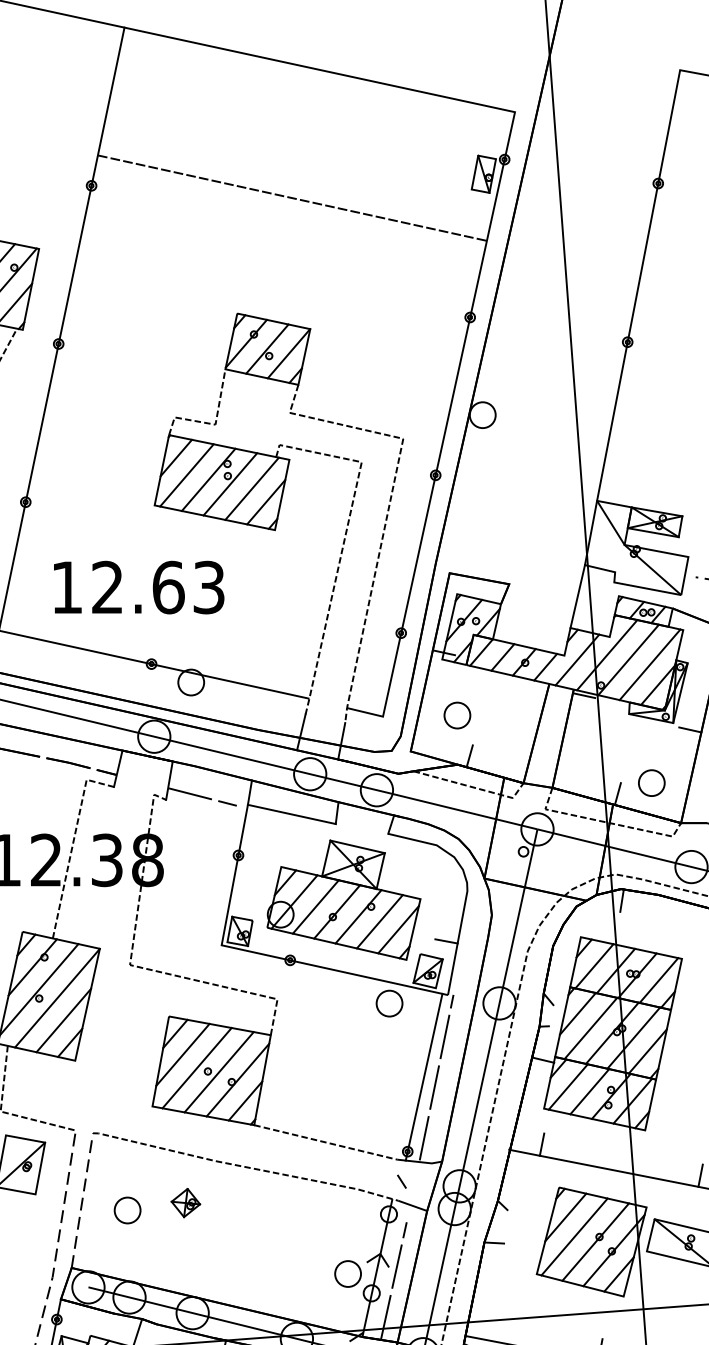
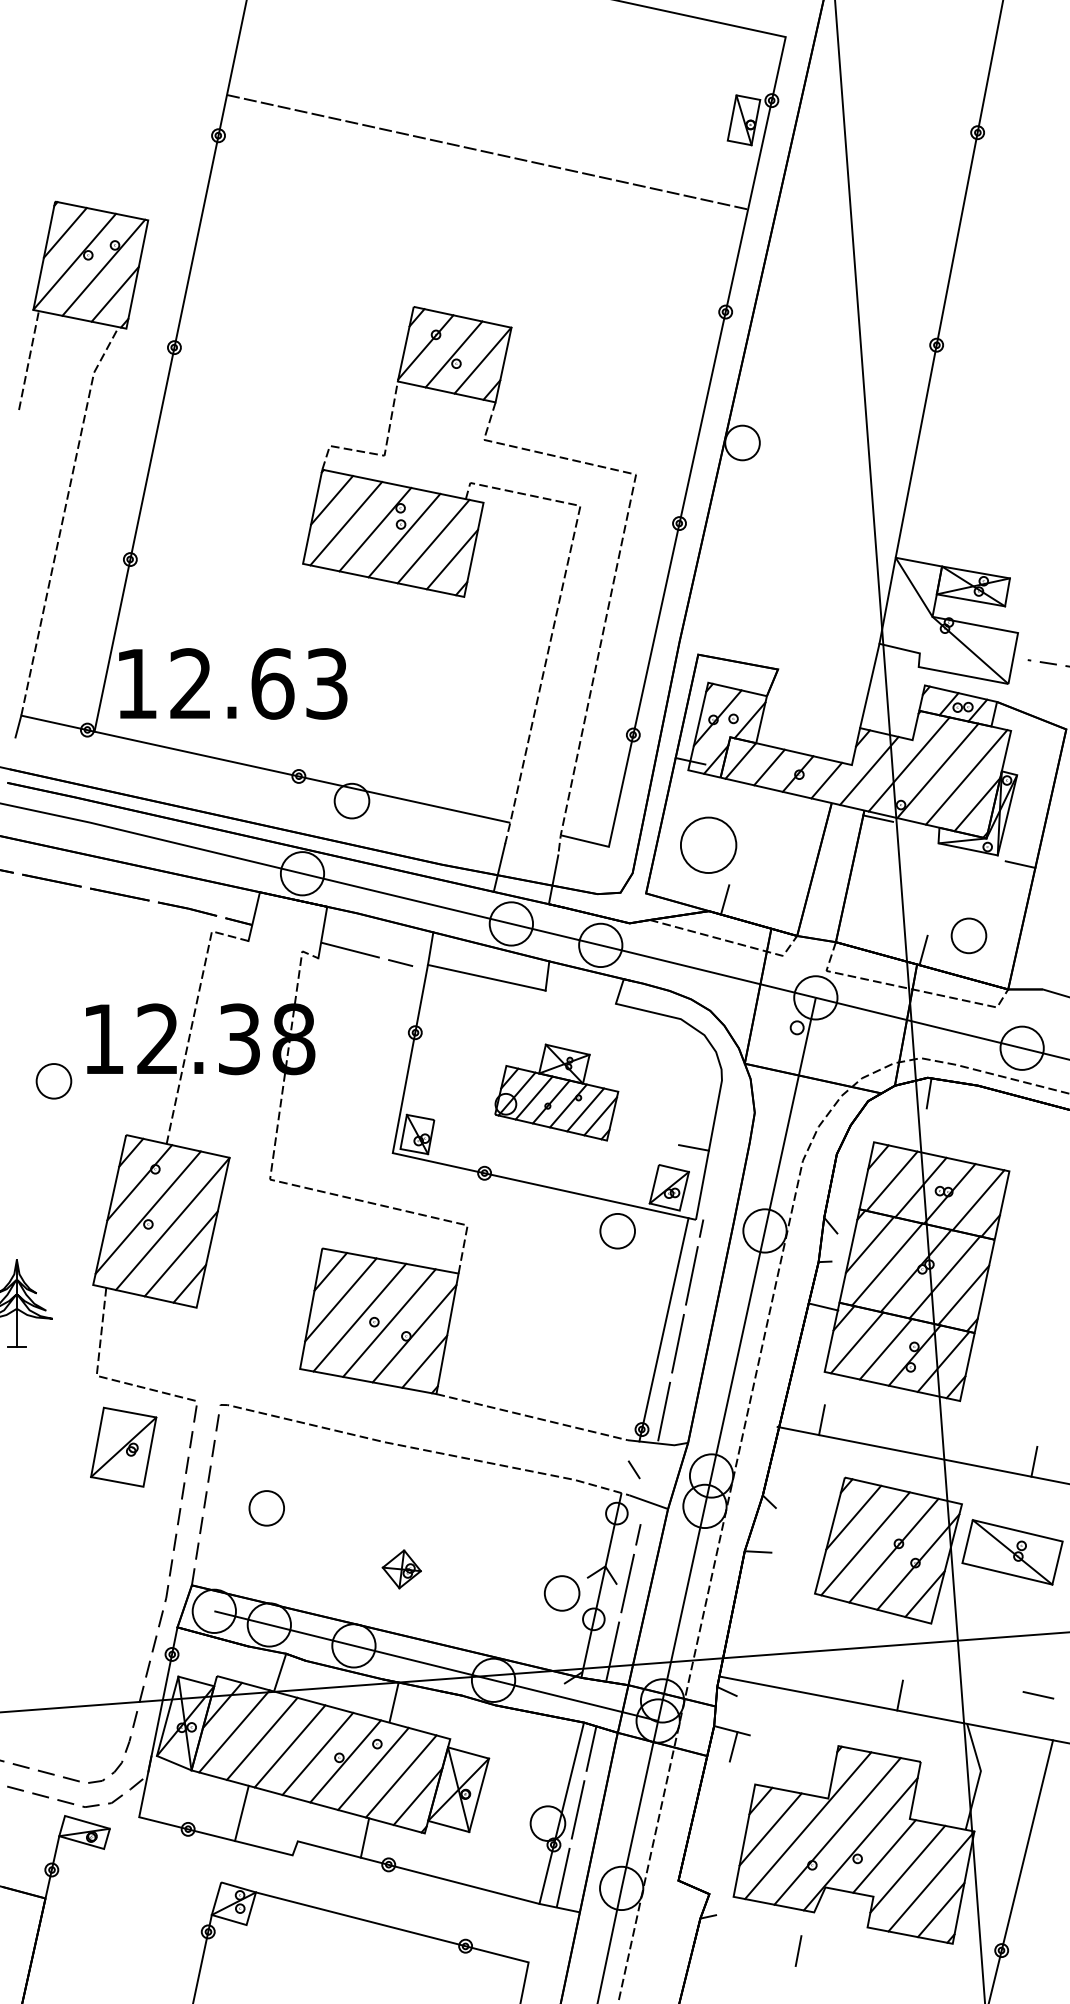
text: (139, 587) -> (233, 683), moved
part: (457, 715) -> (708, 845), size x1.6
part: (343, 900) -> (556, 1092), size x0.6
part: (185, 1203) -> (401, 1569), moved

